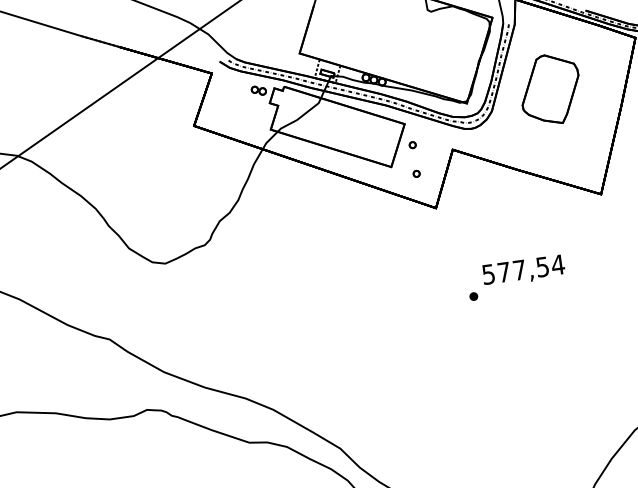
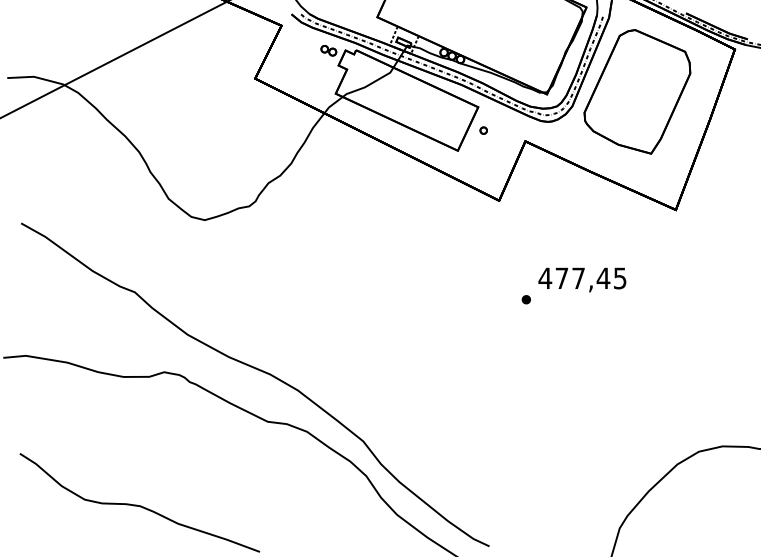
part: (550, 89) -> (637, 91), size x1.67
part: (416, 173) -> (483, 161), removed
text: (523, 269) -> (582, 278), 577,54 -> 477,45

